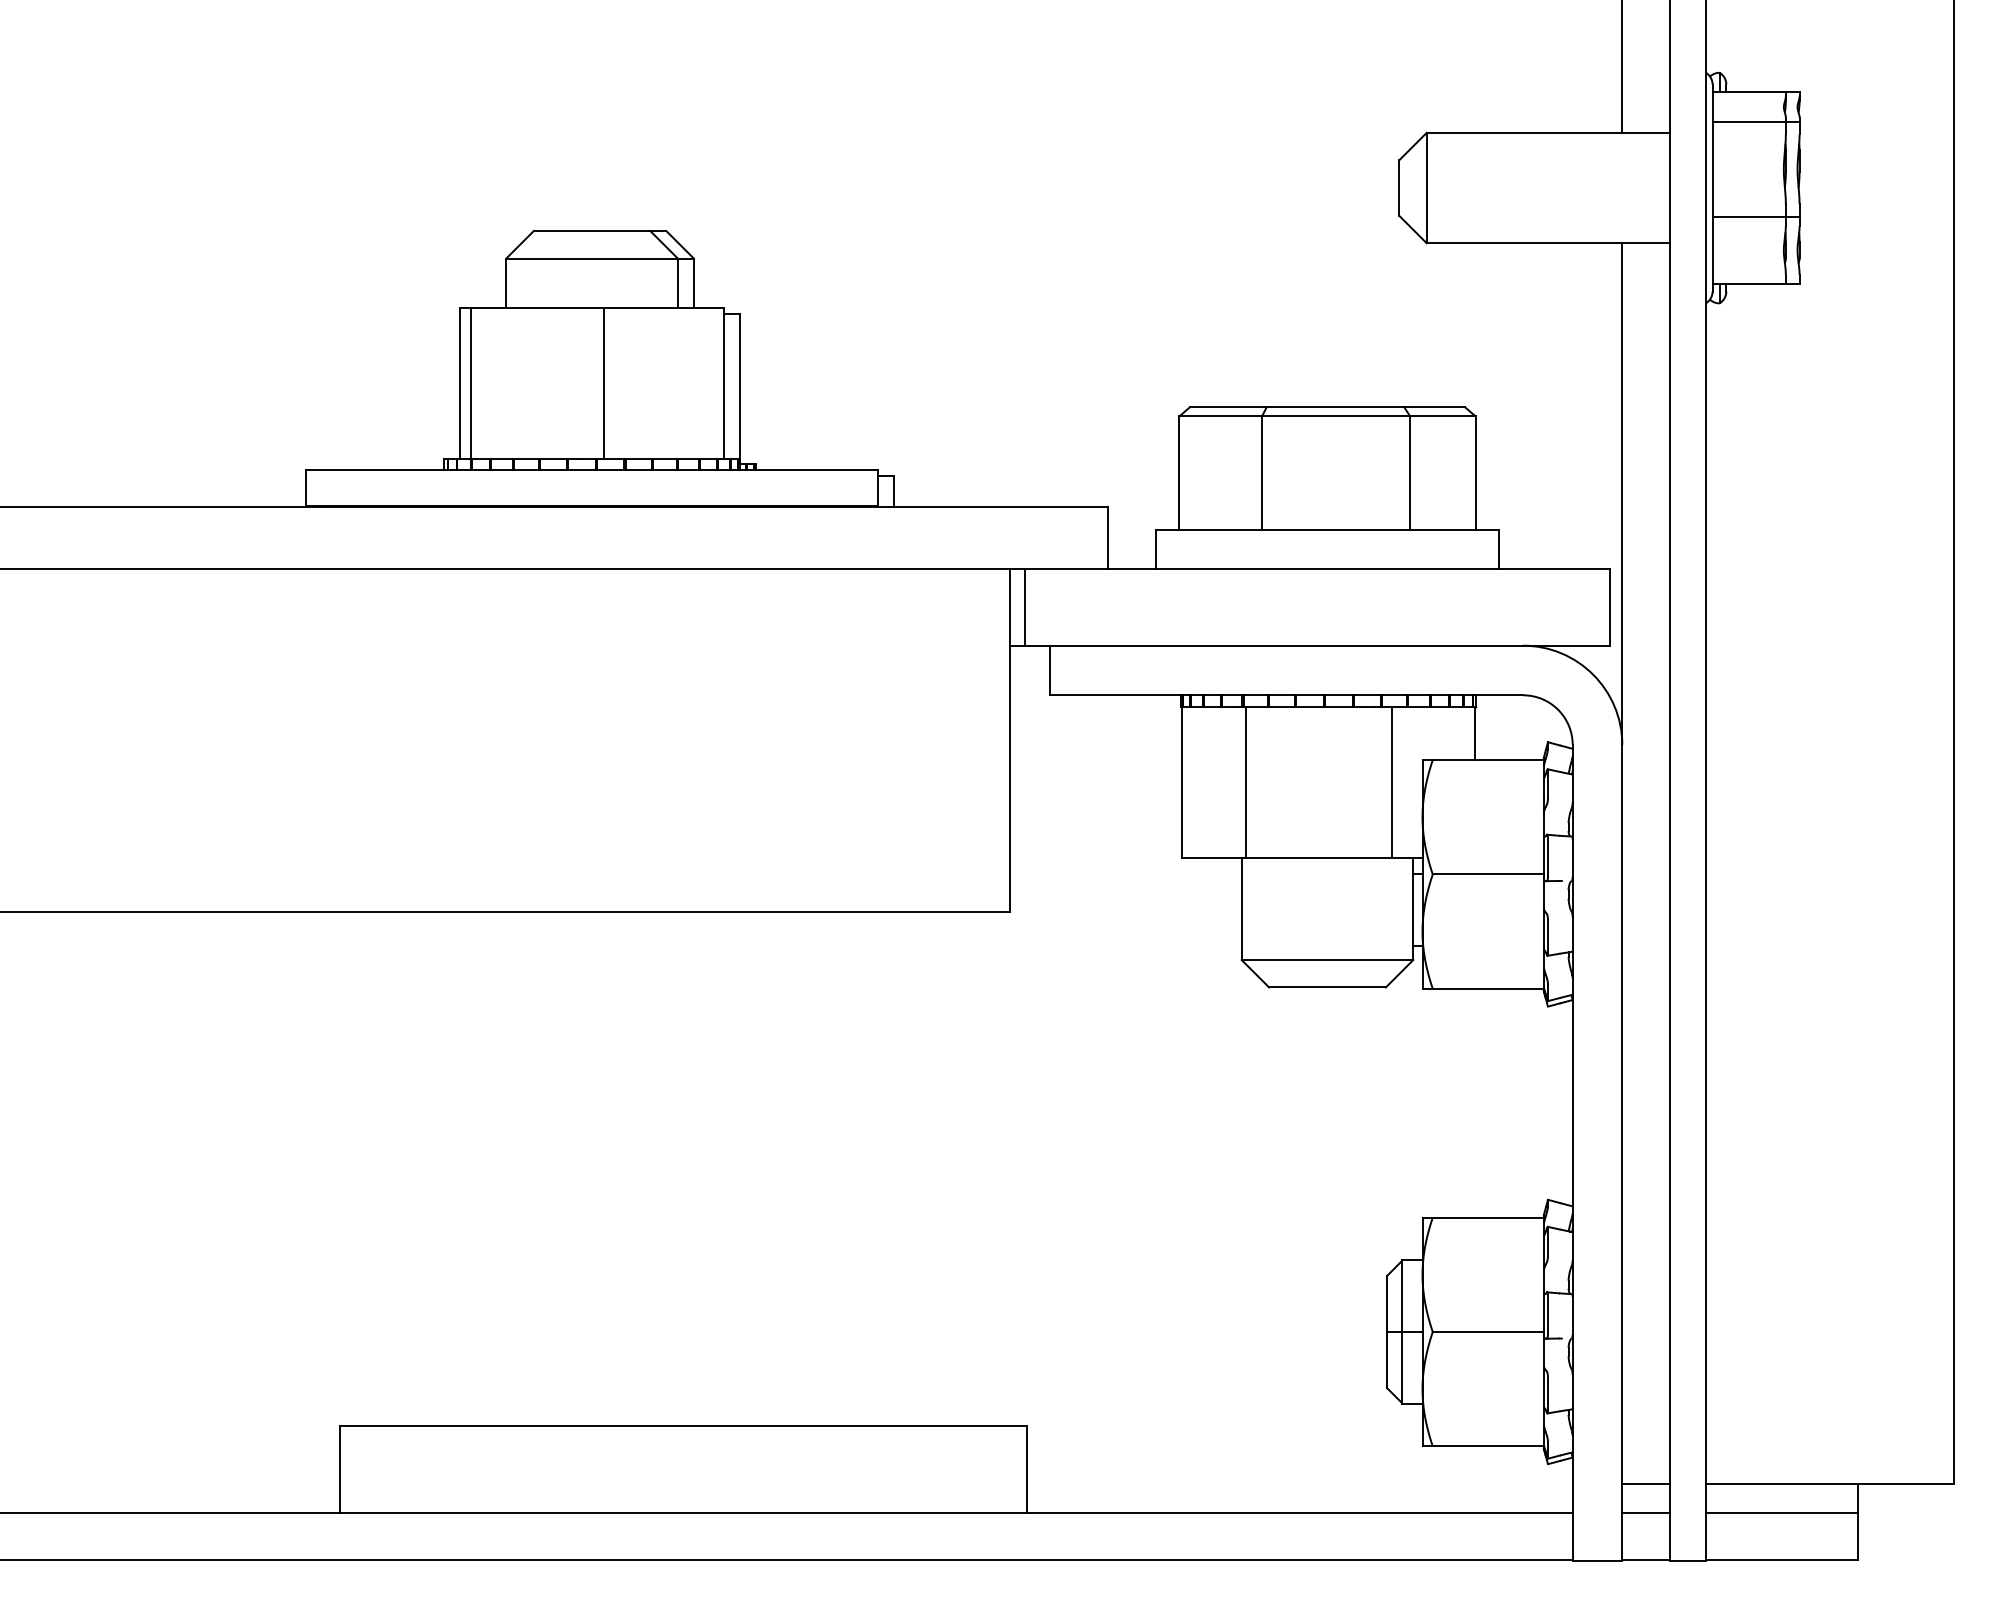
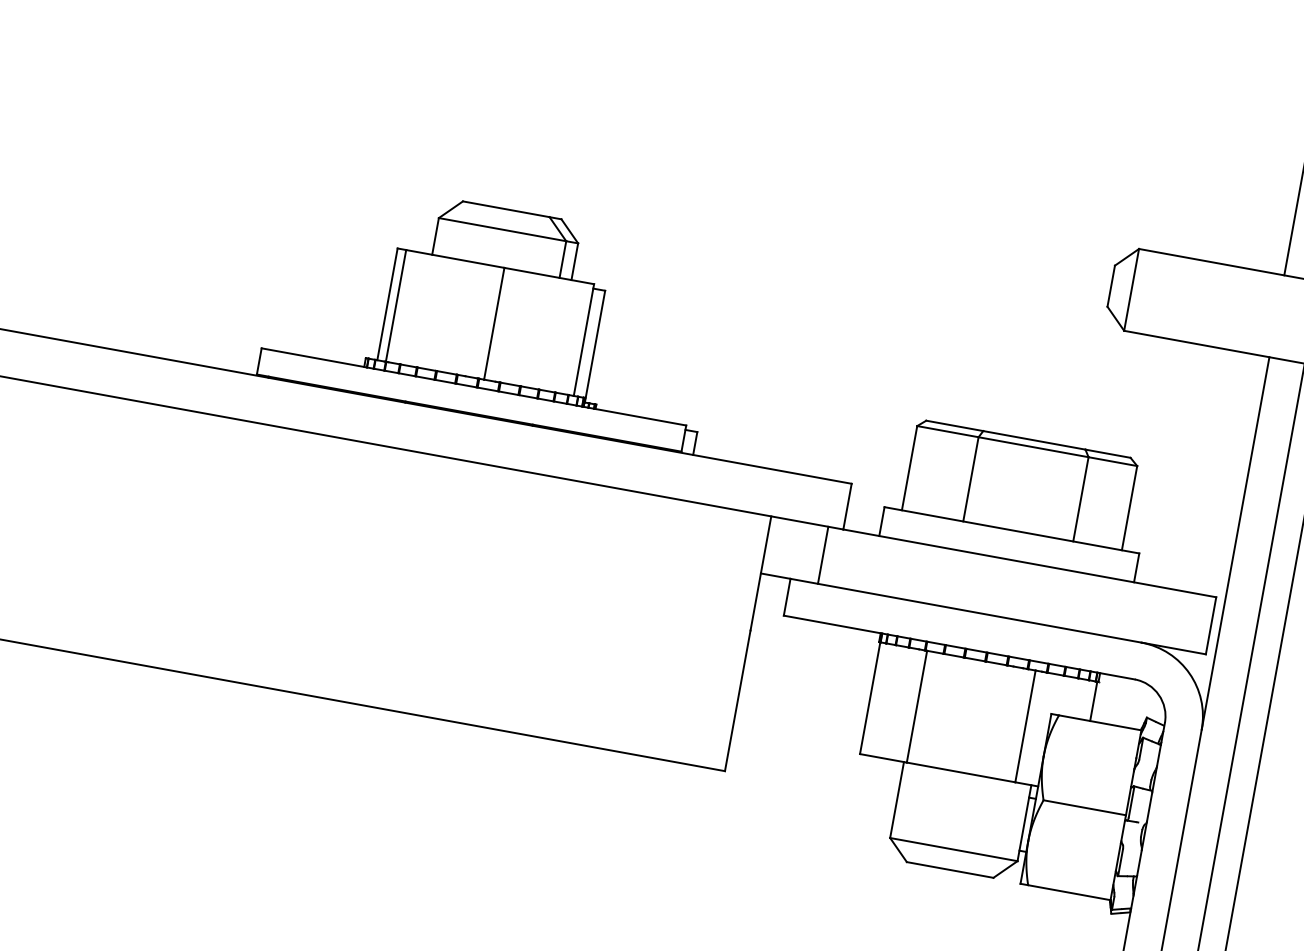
line: (1025, 606) -> (823, 554), moved

